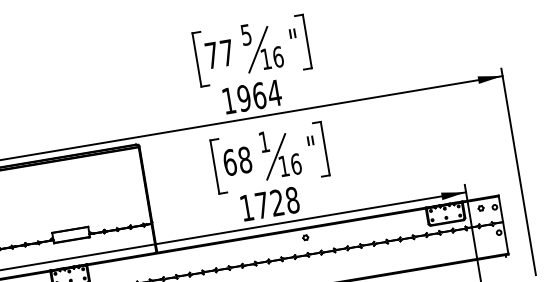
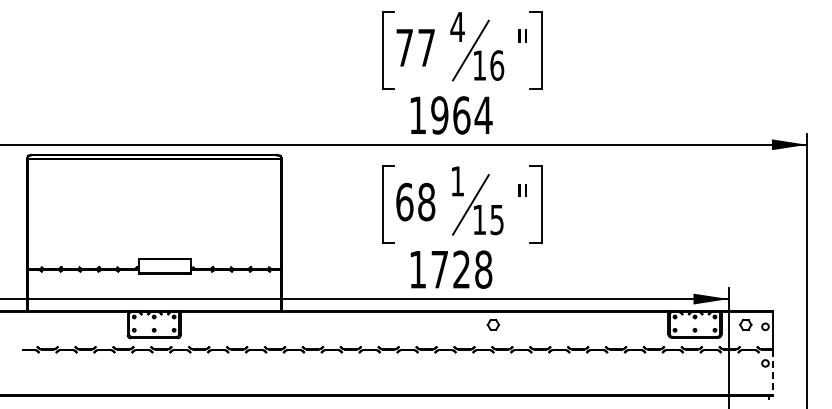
text: (246, 35) -> (457, 27), 5 -> 4
text: (296, 163) -> (497, 219), 16 -> 15
part: (480, 208) -> (745, 325), size x1.6
part: (305, 238) -> (492, 325), size x1.6
line: (505, 238) -> (773, 372), solid -> dashed

